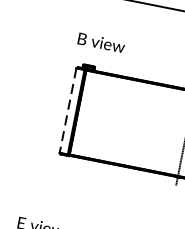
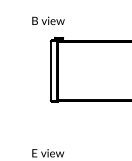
text: (101, 42) -> (48, 20), moved
line: (67, 111) -> (50, 71), dashed -> solid

